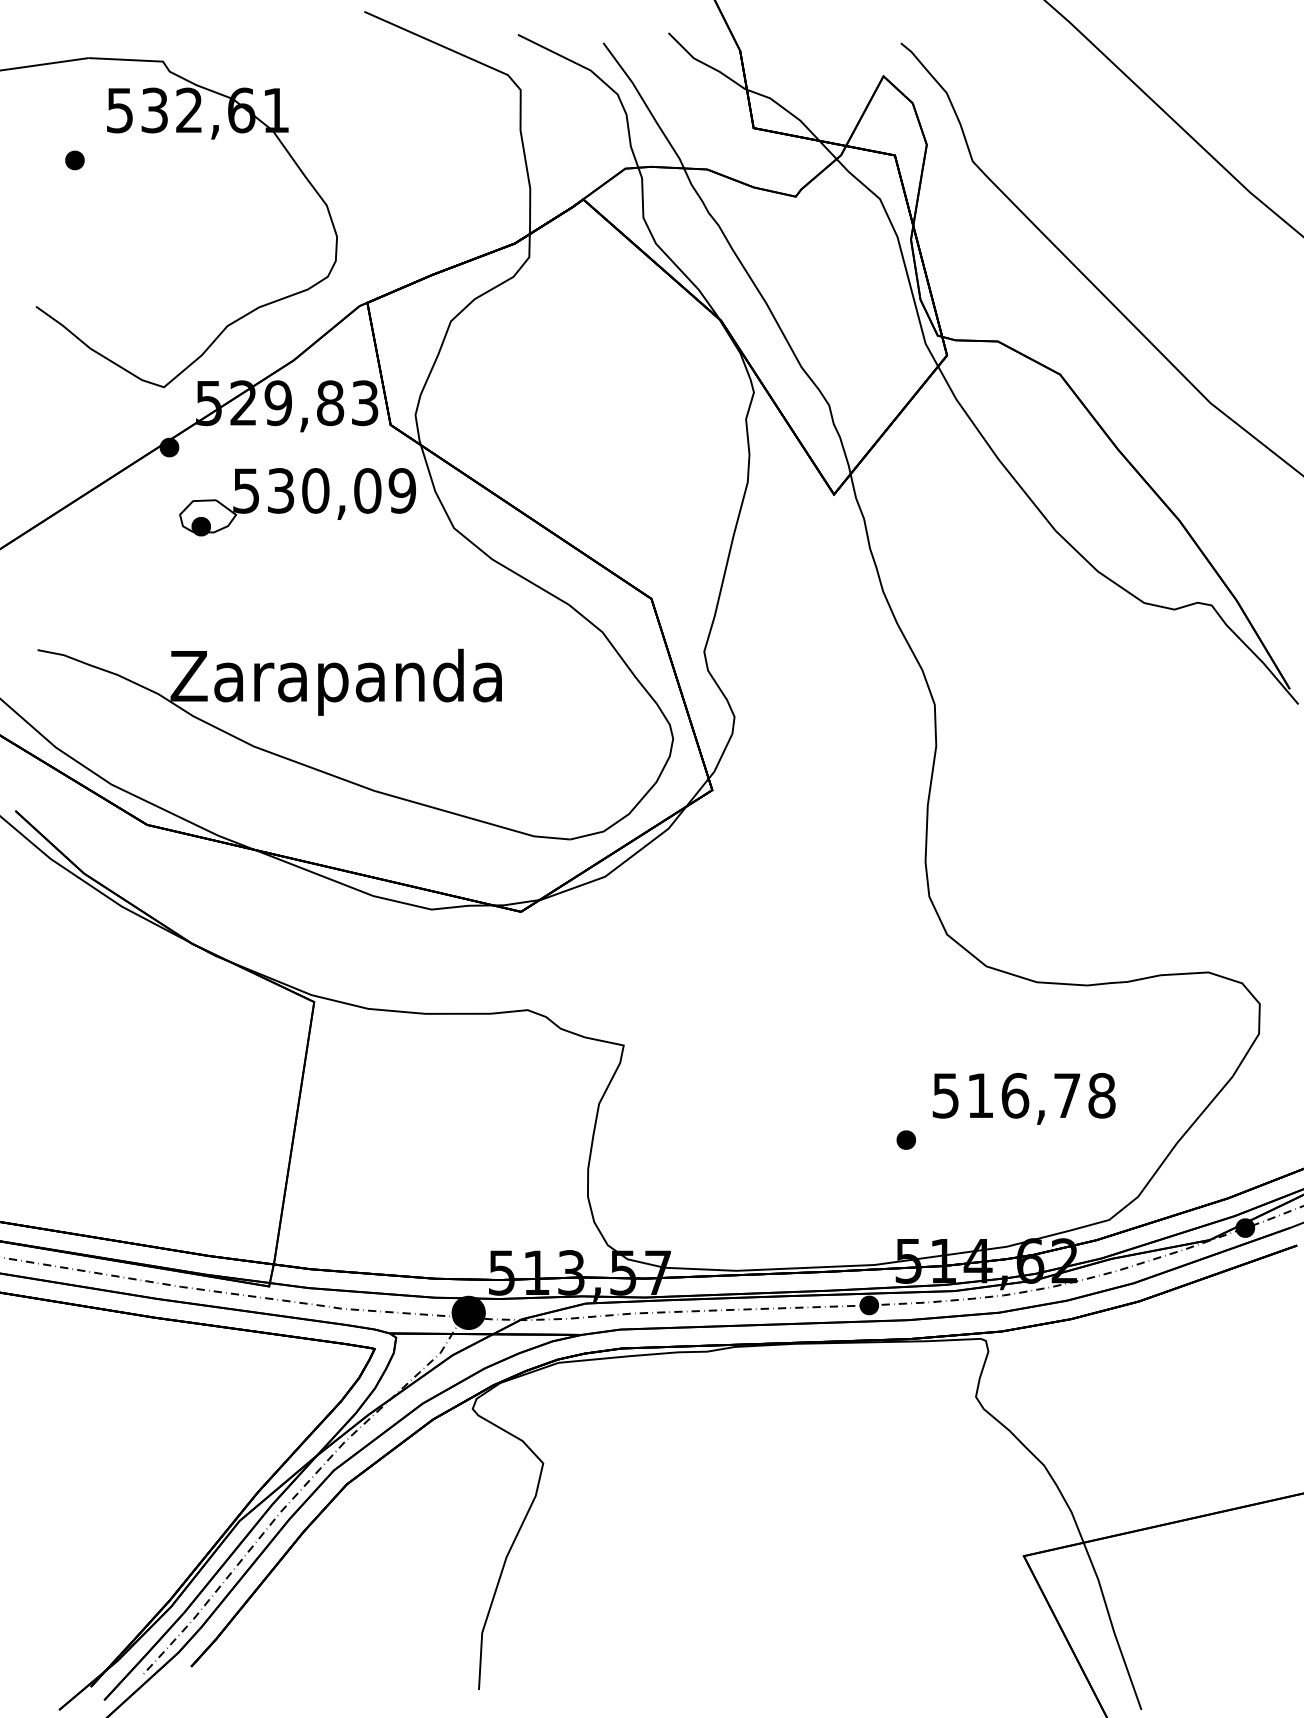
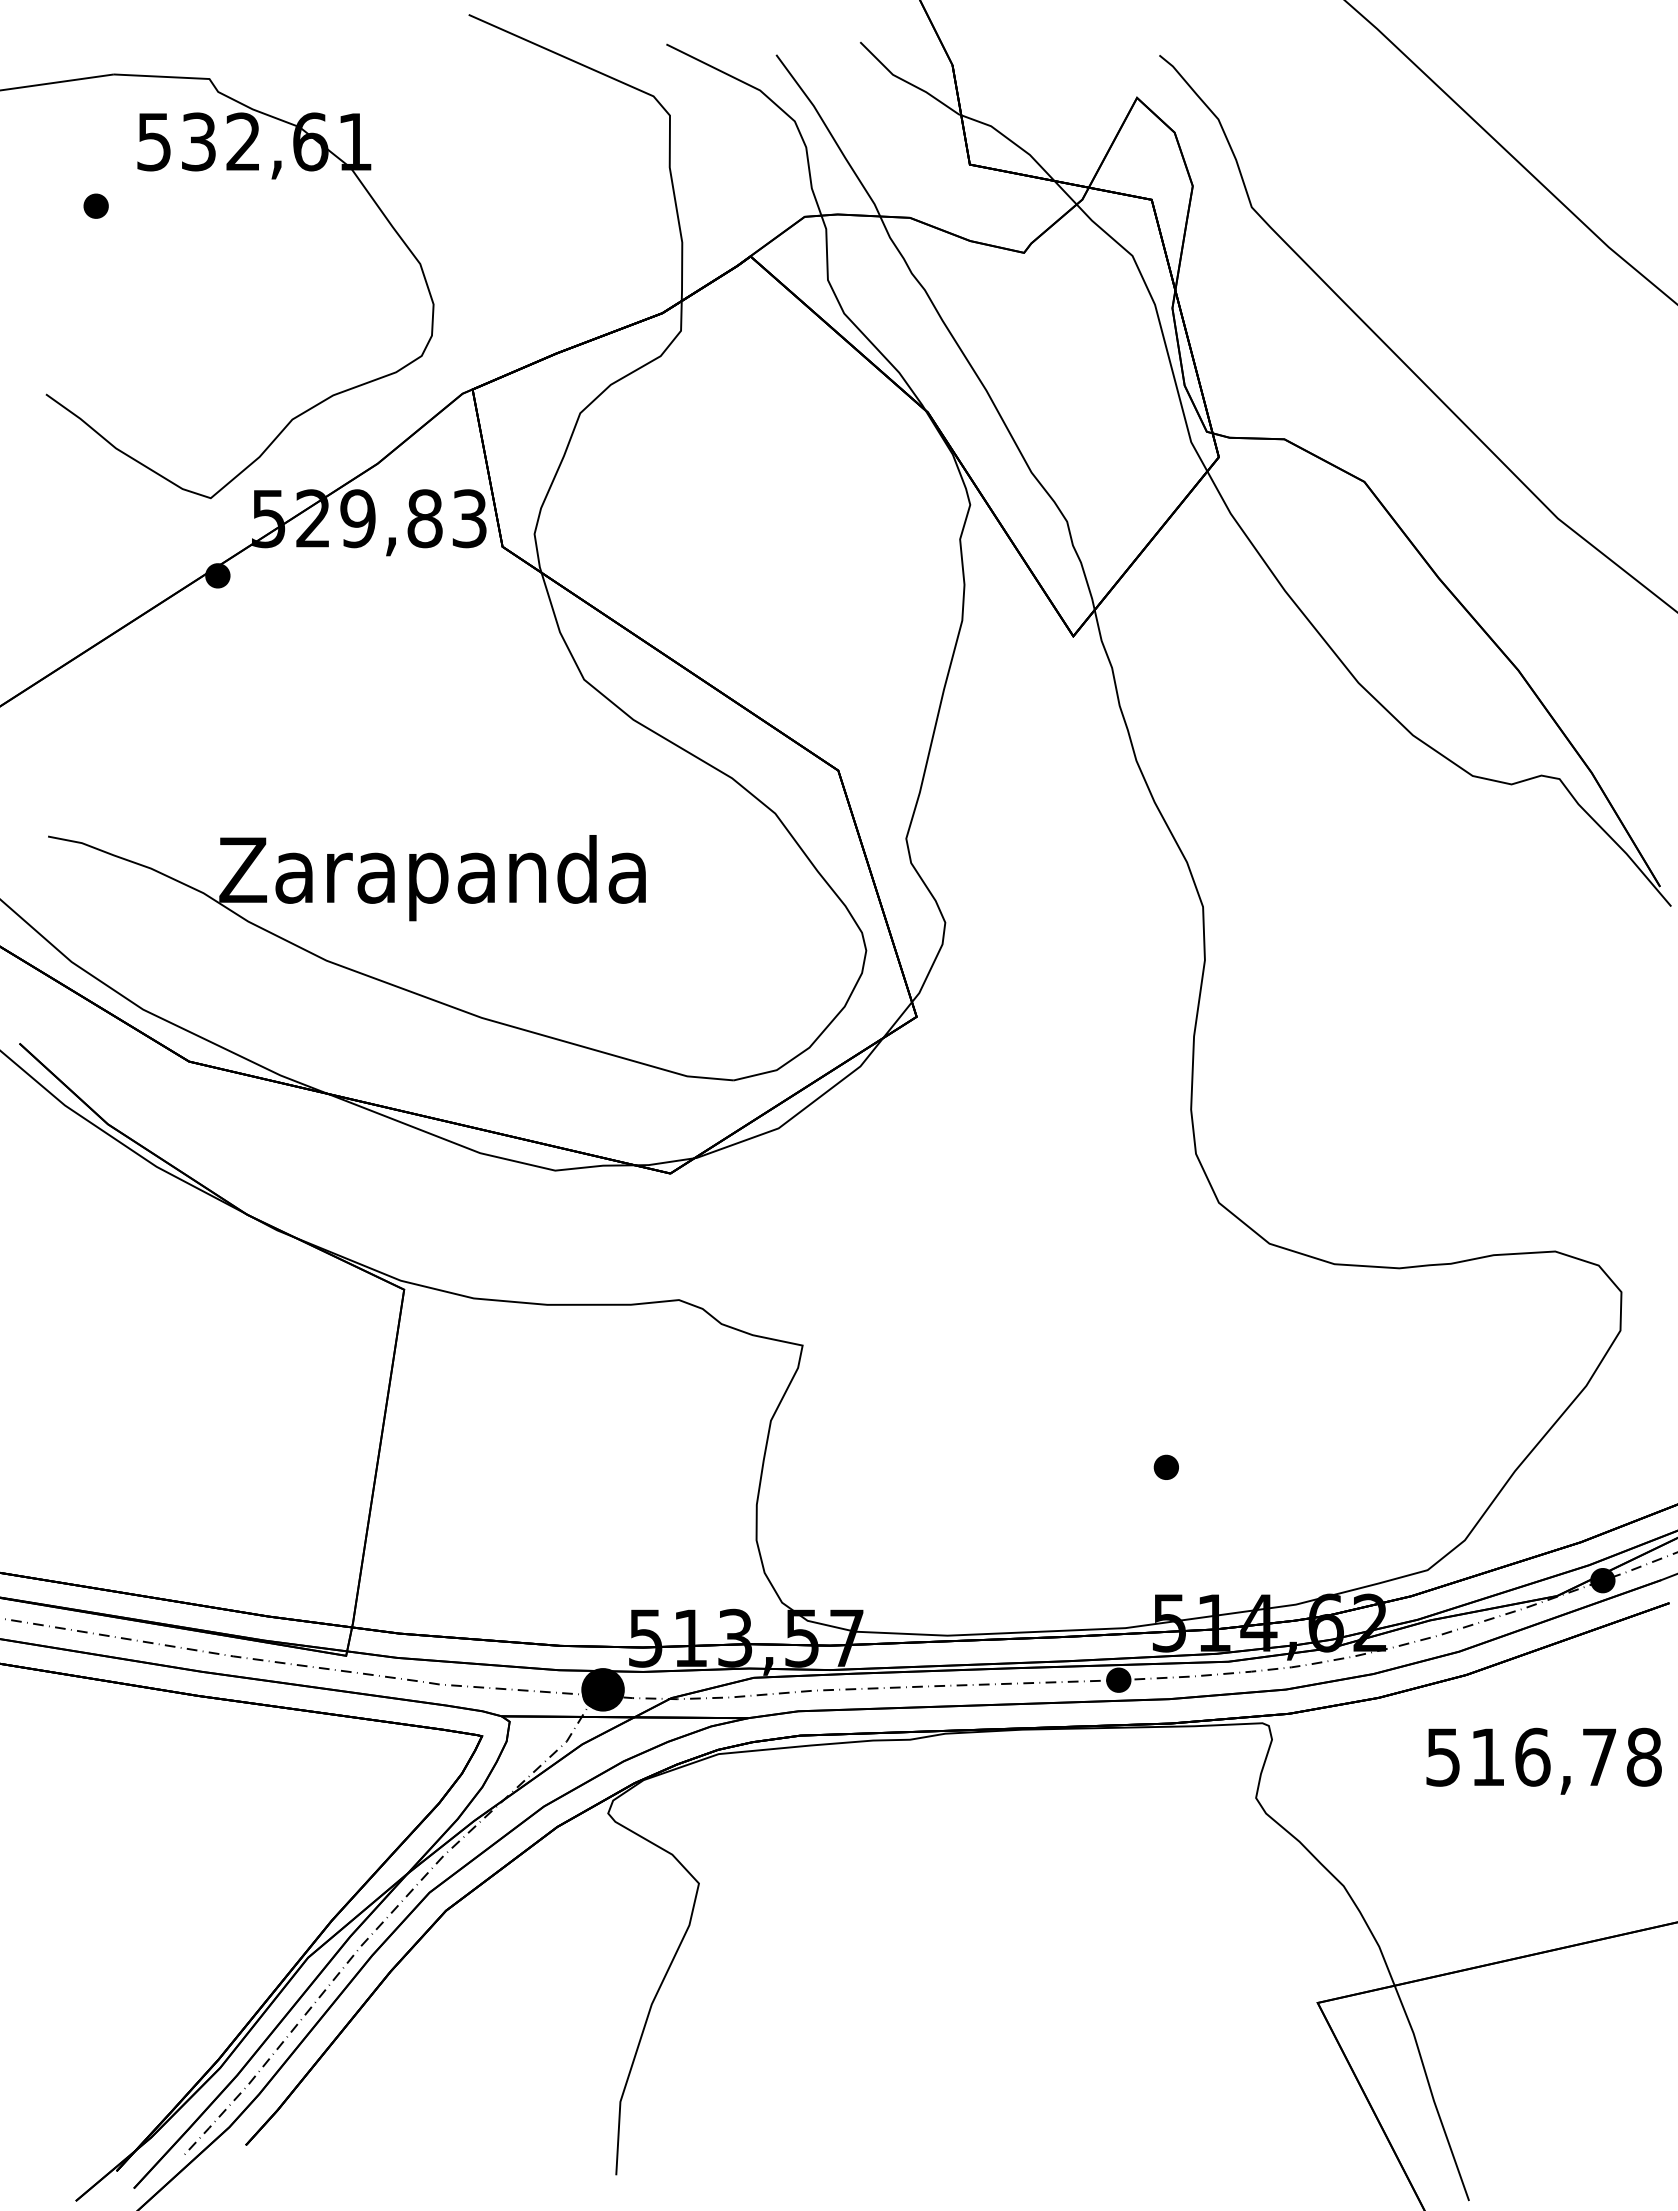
part: (297, 502) -> (382, 646), removed
text: (1023, 1098) -> (1543, 1760), moved

